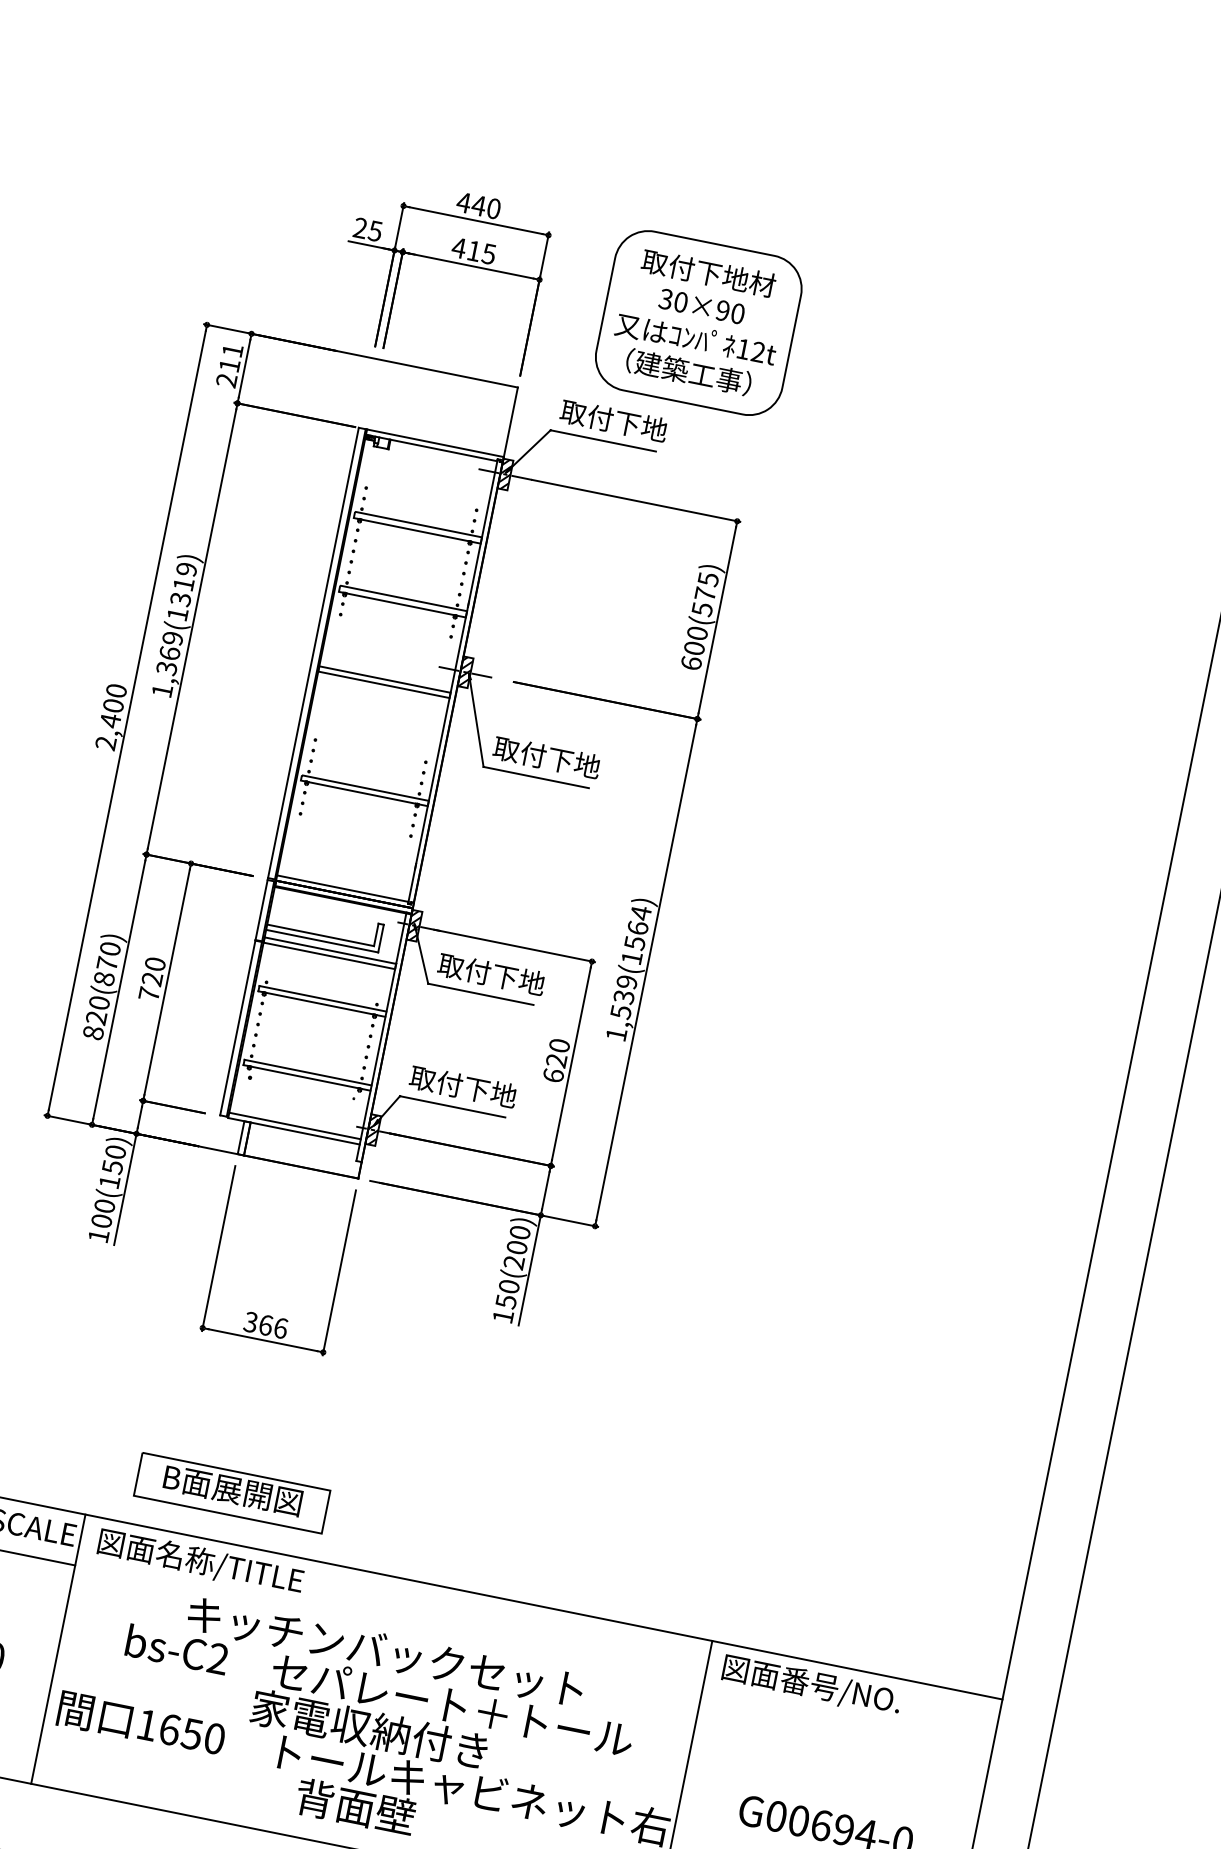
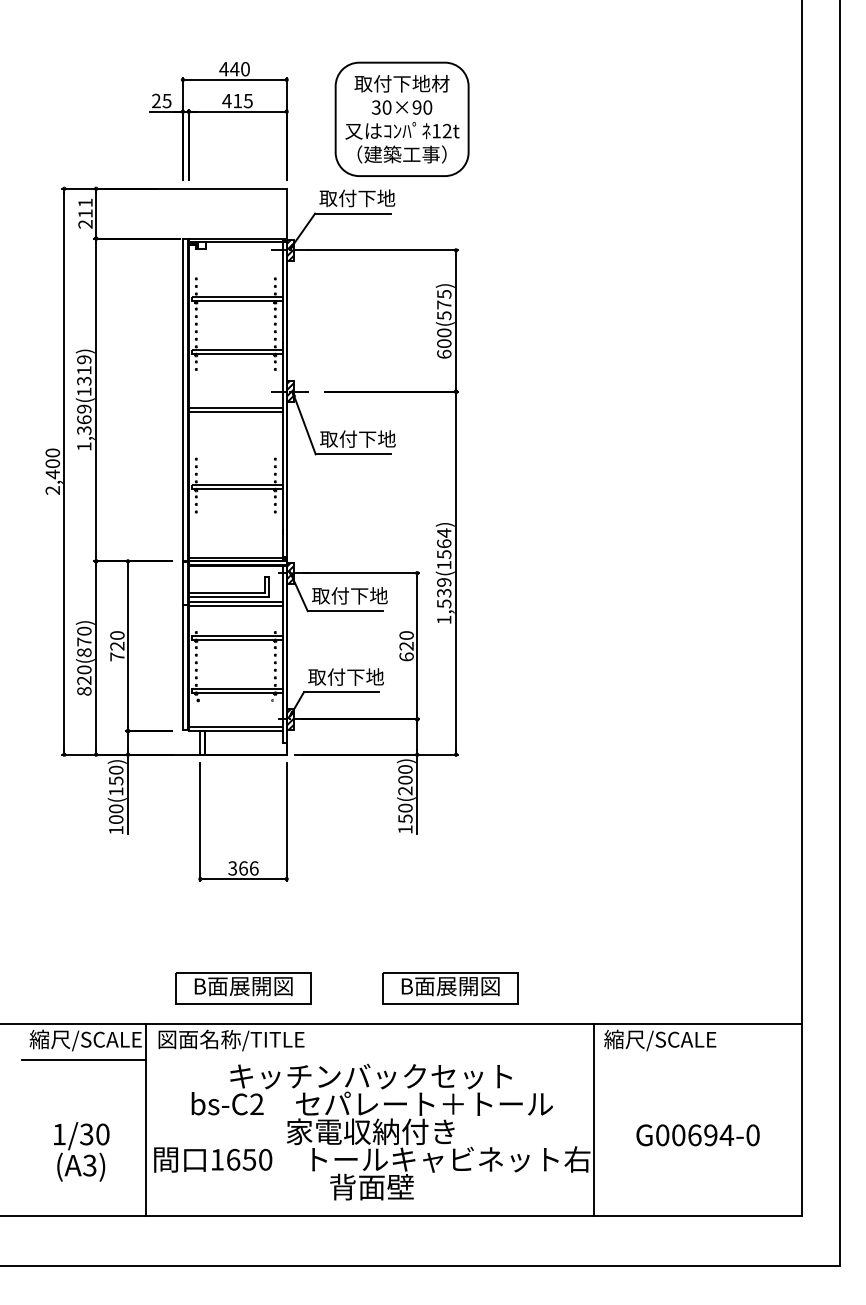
part: (521, 1551) -> (450, 988), added
text: (811, 1685) -> (668, 1040), 図面番号/NO. -> 縮尺/SCALE

